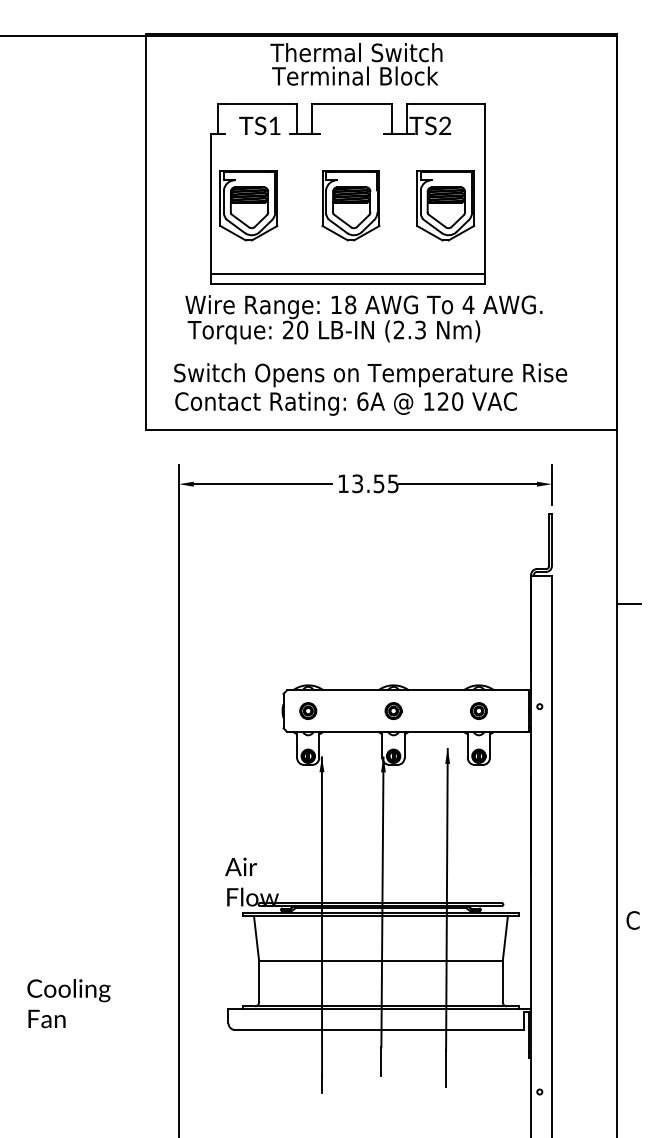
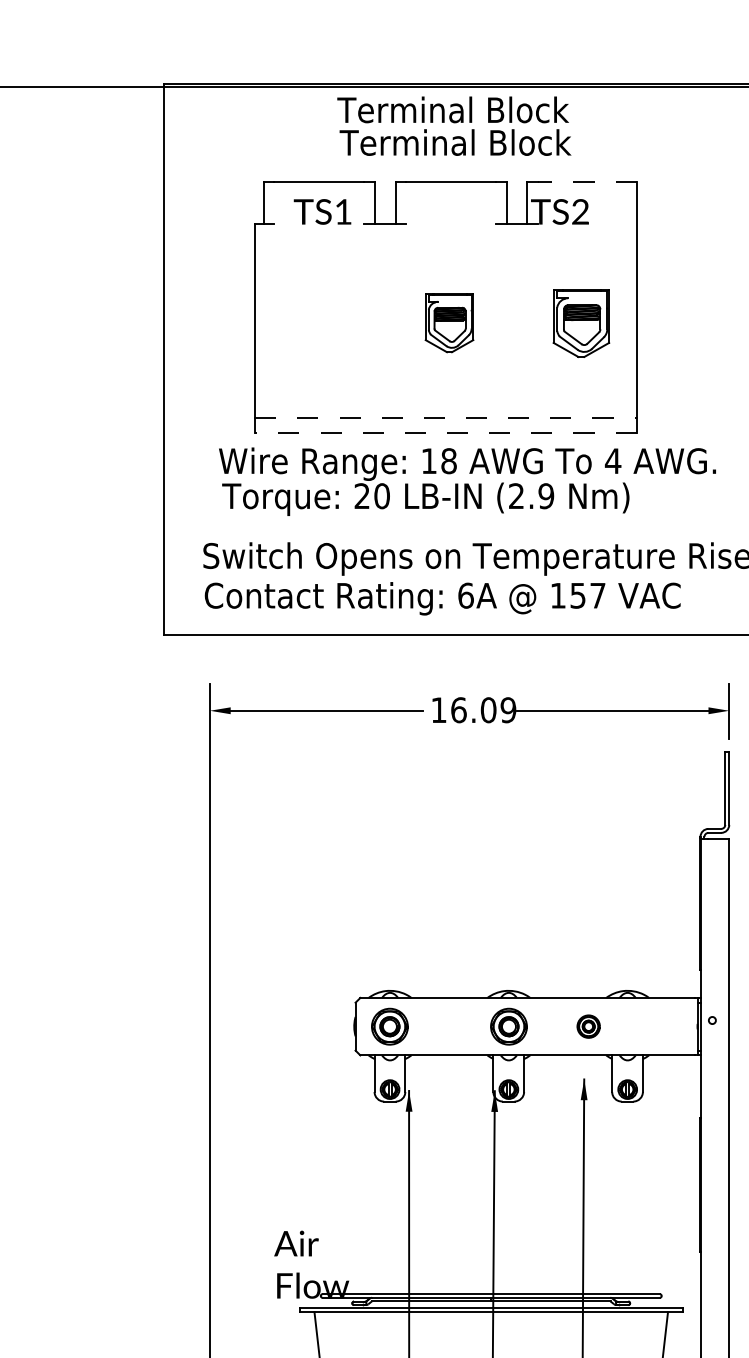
text: (363, 52) -> (466, 109), Thermal Switch -> Terminal Block
line: (449, 104) -> (586, 182), solid -> dashed
part: (248, 205) -> (306, 322), removed
part: (350, 205) -> (448, 322), size x0.6
part: (445, 205) -> (581, 322), size x0.7
line: (348, 273) -> (446, 417), solid -> dashed
line: (347, 284) -> (444, 432), solid -> dashed
text: (420, 329) -> (546, 495), (2.3 -> (2.9
text: (450, 401) -> (588, 595), 120 -> 157
text: (375, 483) -> (483, 709), 13.55 -> 16.09
part: (308, 710) -> (390, 1025), size x1.6
part: (393, 710) -> (508, 1025), size x1.6
part: (478, 710) -> (588, 1025), moved

